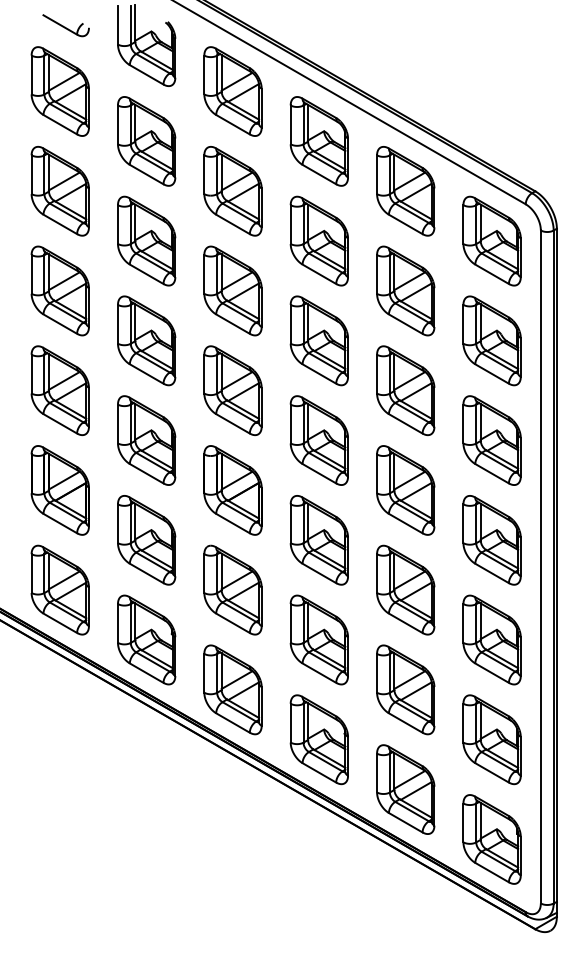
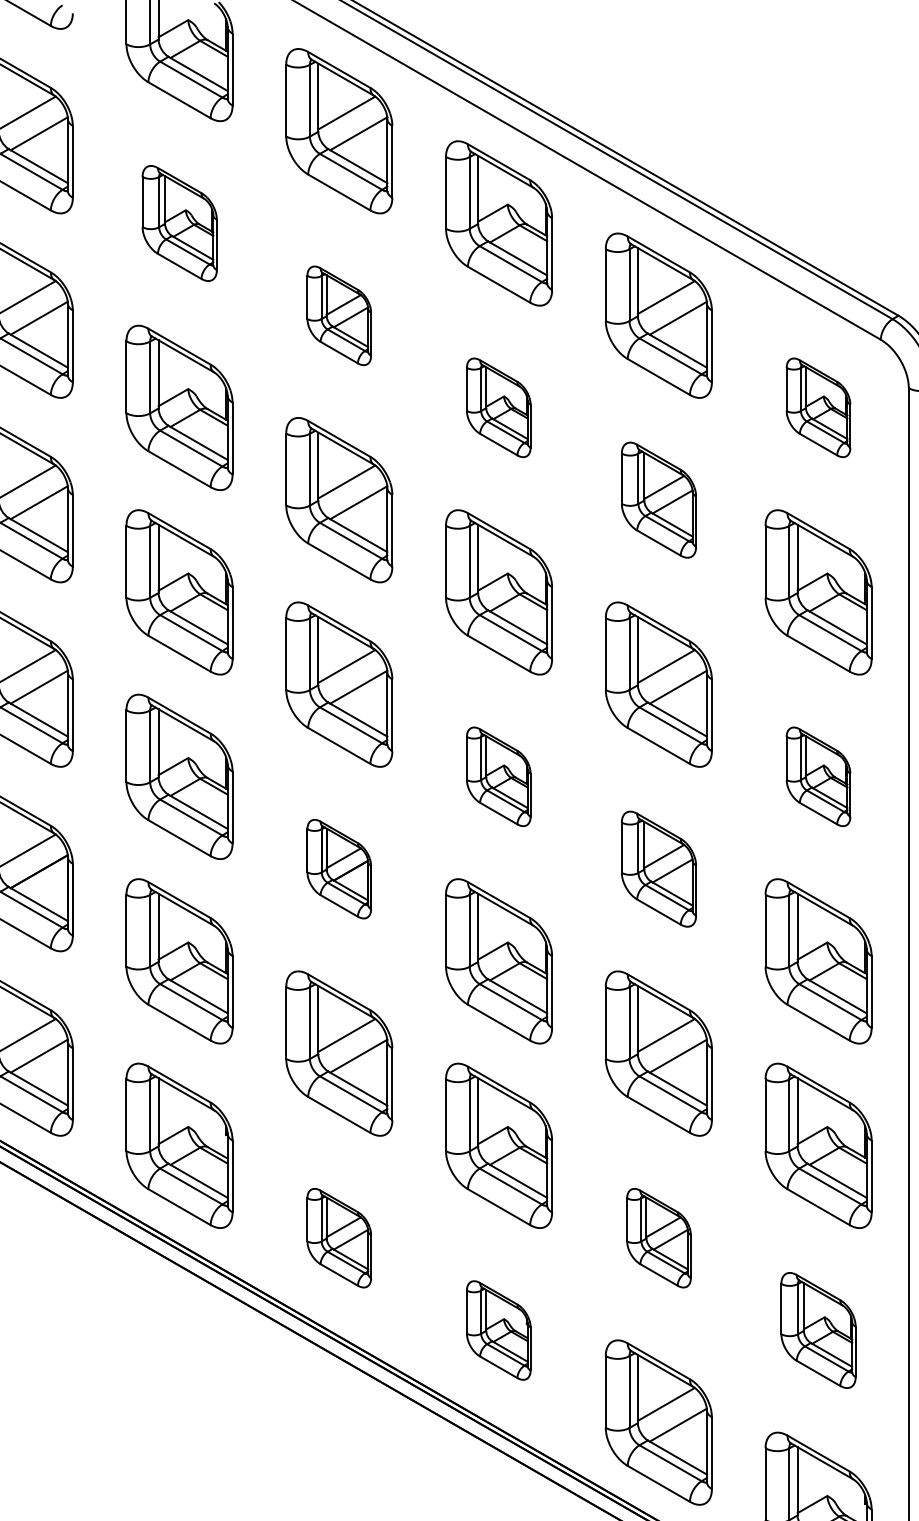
part: (146, 141) -> (179, 223), size x0.7
part: (232, 191) -> (338, 316), size x0.6
part: (318, 240) -> (497, 406), size x0.6
part: (491, 240) -> (817, 406), size x0.6
part: (405, 290) -> (658, 499), size x0.7
part: (318, 440) -> (497, 776), size x0.6
part: (491, 440) -> (817, 776), size x0.6
part: (232, 490) -> (338, 869), size x0.6
part: (405, 490) -> (658, 869), size x0.7
part: (232, 689) -> (338, 1237), size x0.6
part: (405, 689) -> (658, 1237), size x0.6
part: (318, 739) -> (497, 1329), size x0.6
part: (491, 739) -> (817, 1329), size x0.7

